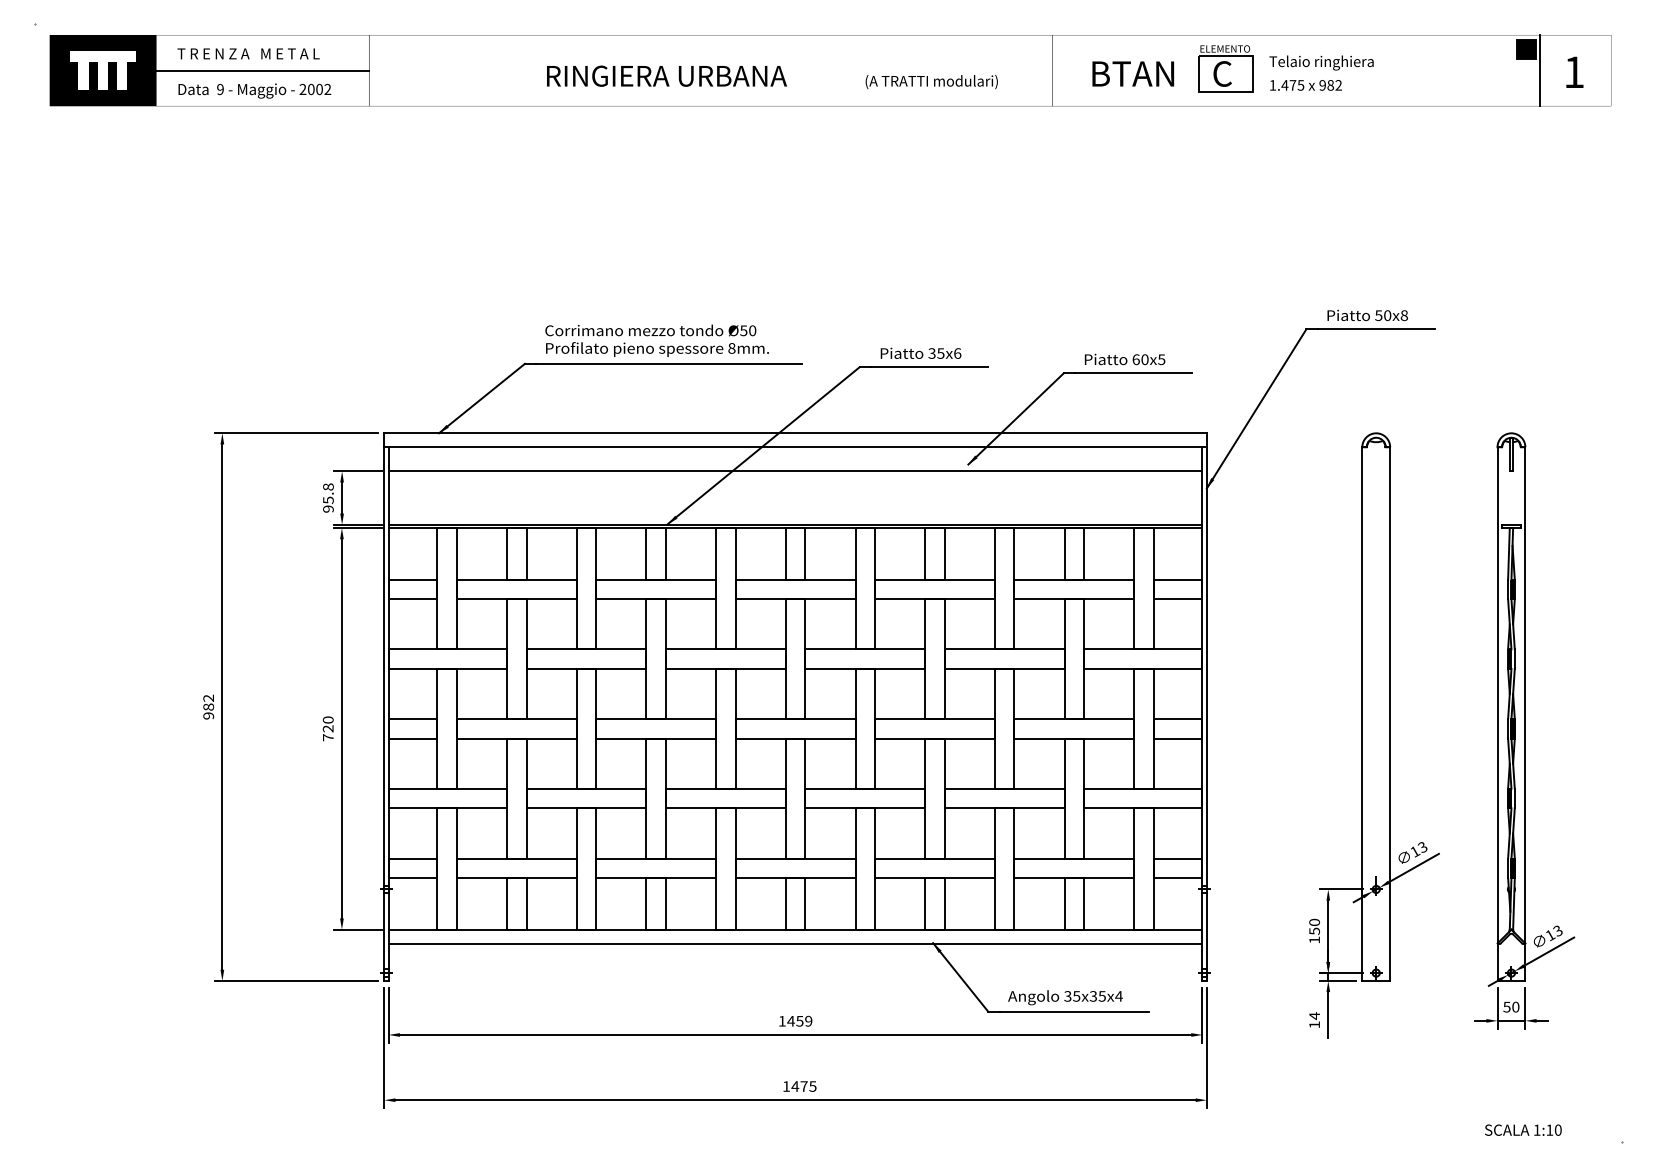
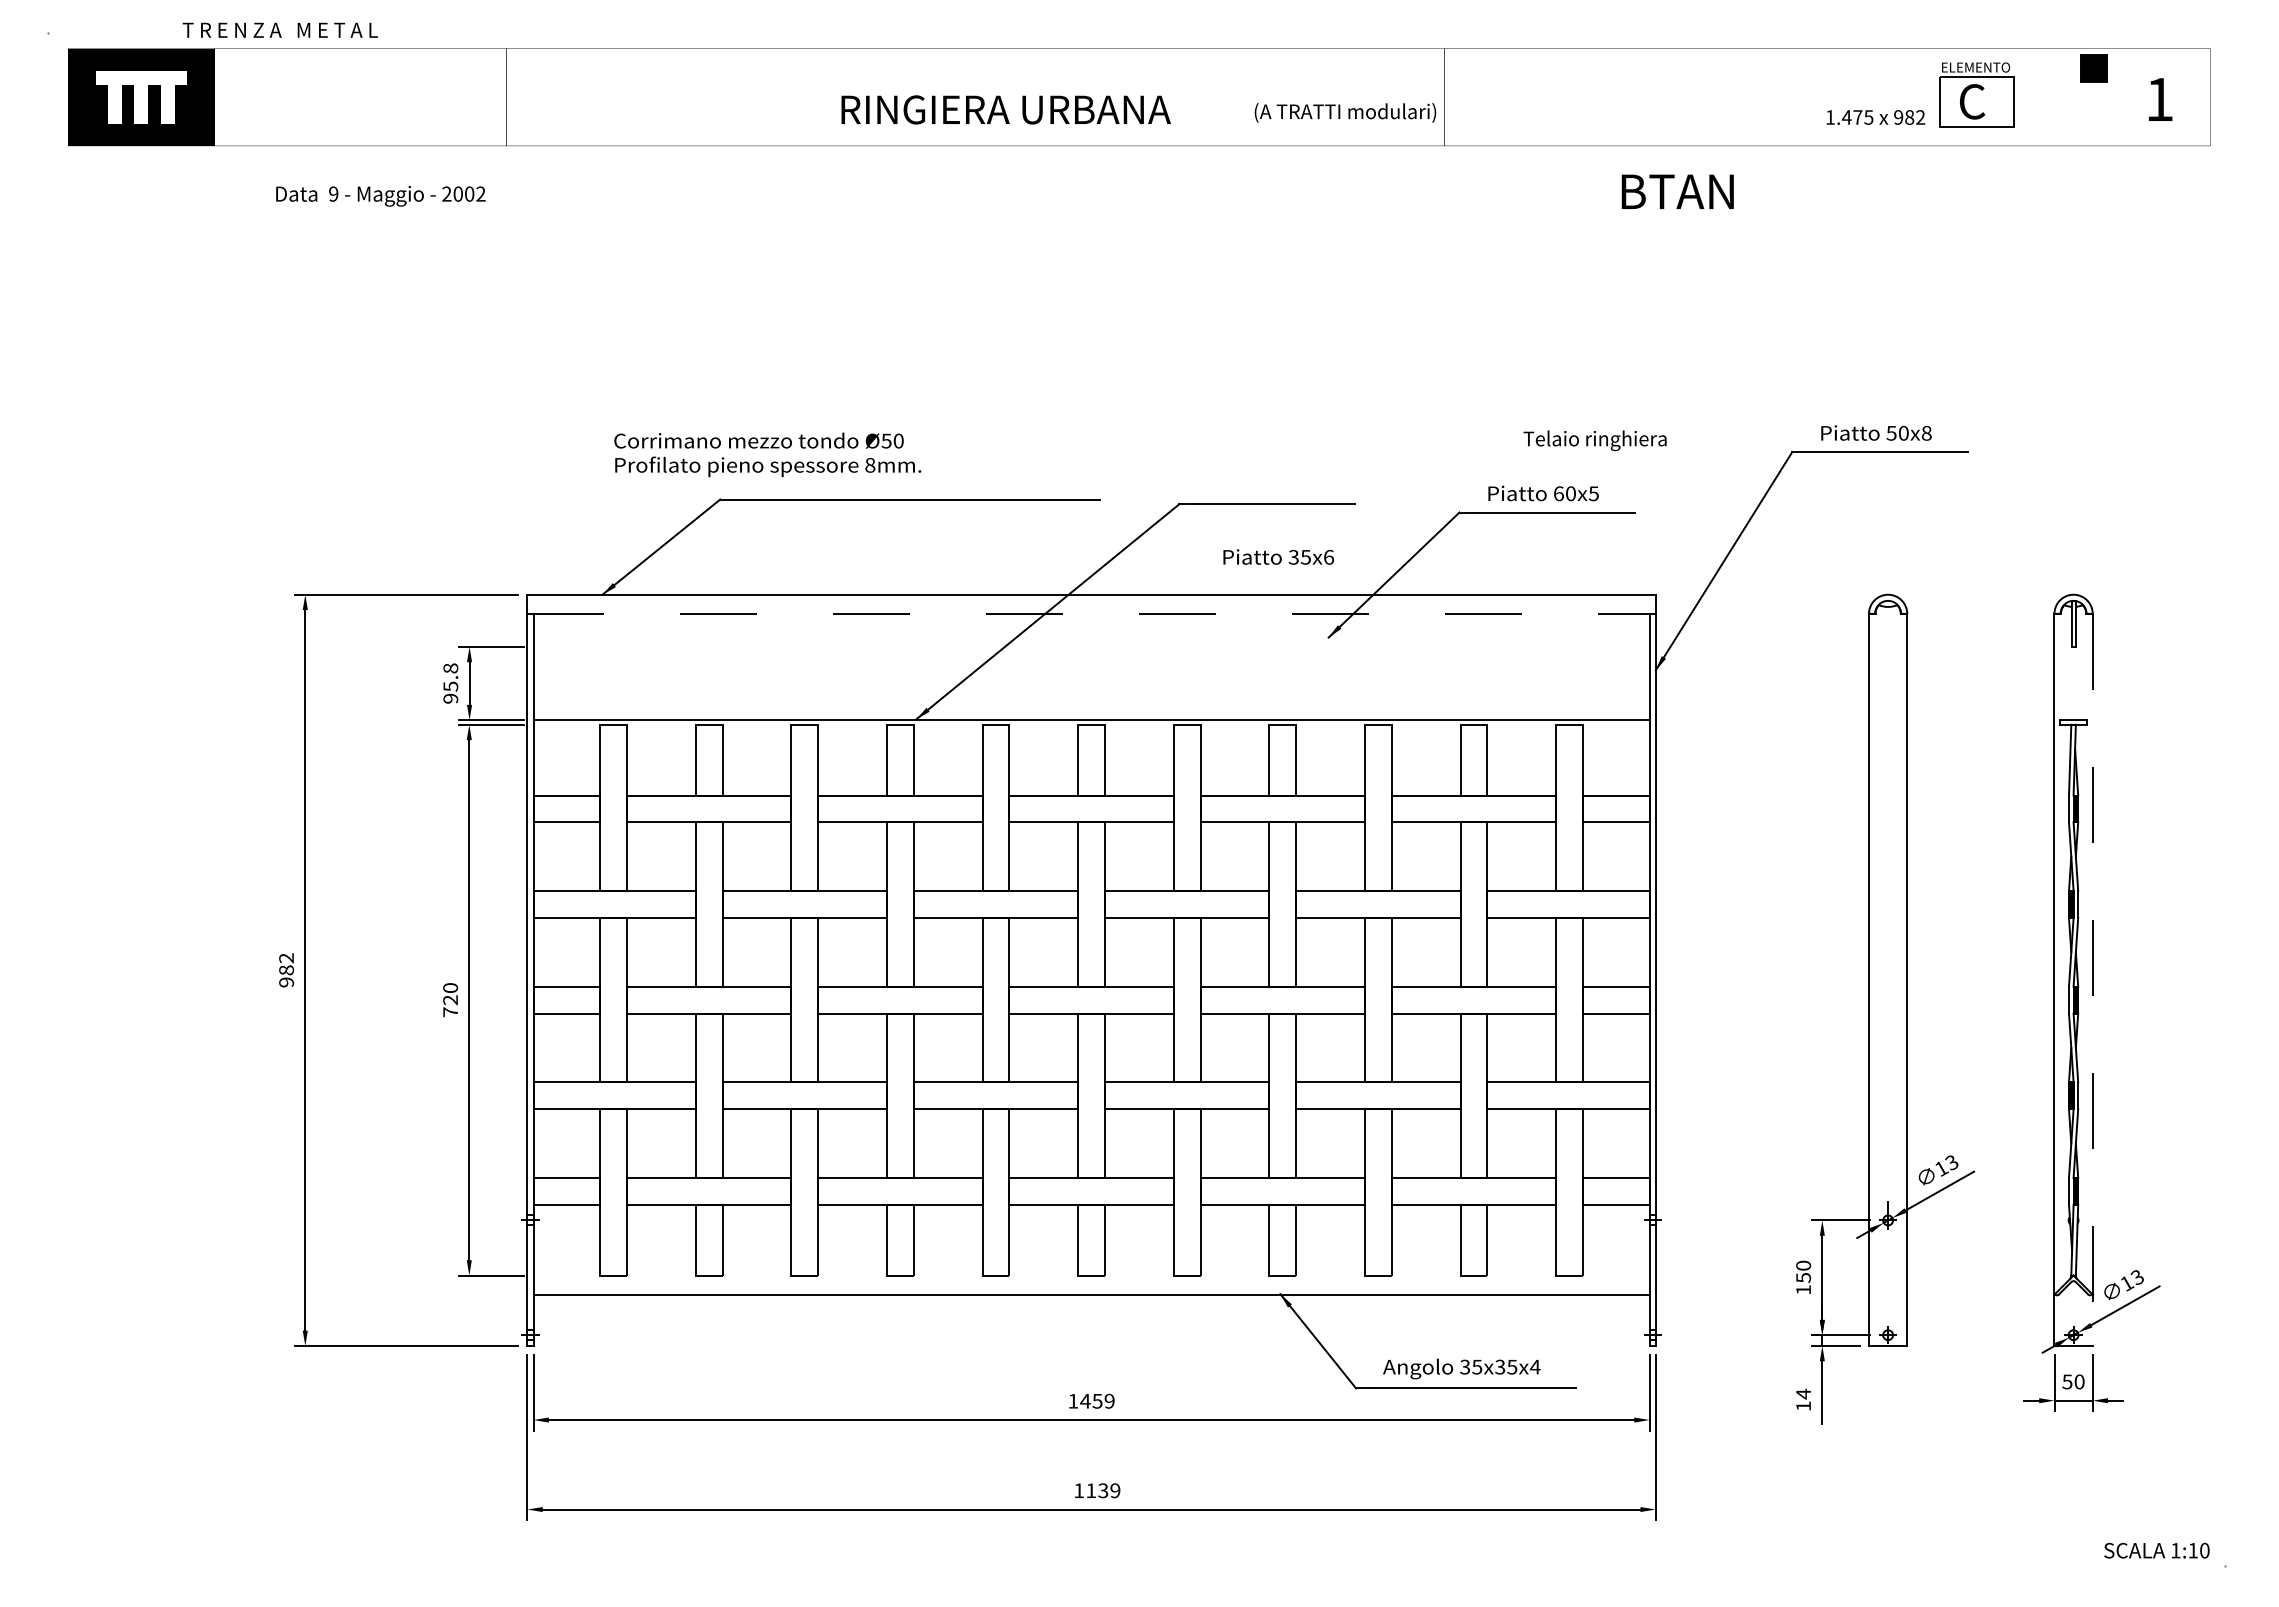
text: (248, 53) -> (279, 29), moved
text: (1321, 62) -> (1594, 440), moved
part: (1225, 68) -> (1976, 94), moved
line: (262, 70) -> (360, 97), removed
line: (1539, 70) -> (2112, 96), removed
text: (1133, 73) -> (1677, 191), moved
text: (666, 75) -> (1005, 109), moved
text: (931, 81) -> (1345, 112), moved
text: (1305, 85) -> (1875, 117), moved
text: (254, 90) -> (380, 195), moved
text: (656, 340) -> (767, 454), moved
text: (920, 352) -> (1278, 556), moved
line: (796, 446) -> (1092, 613), solid -> dashed
line: (795, 471) -> (1091, 646), removed
line: (795, 527) -> (1091, 724), removed
line: (1525, 714) -> (2092, 980), solid -> dashed
line: (795, 929) -> (1091, 1275), removed
text: (803, 1086) -> (1102, 1490), 1475 -> 1139
text: (1523, 1130) -> (2156, 1550), moved

